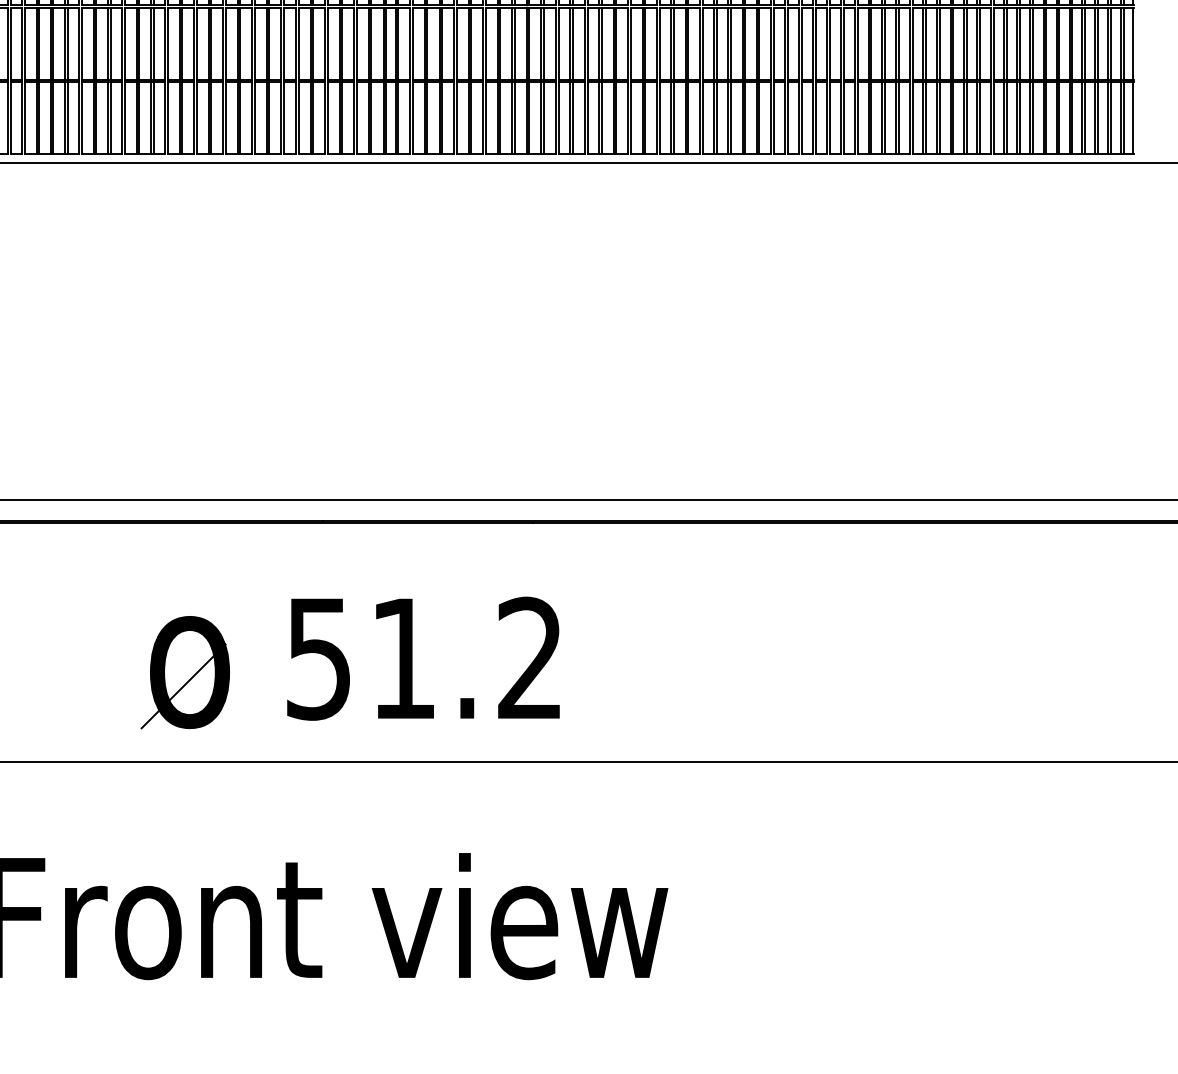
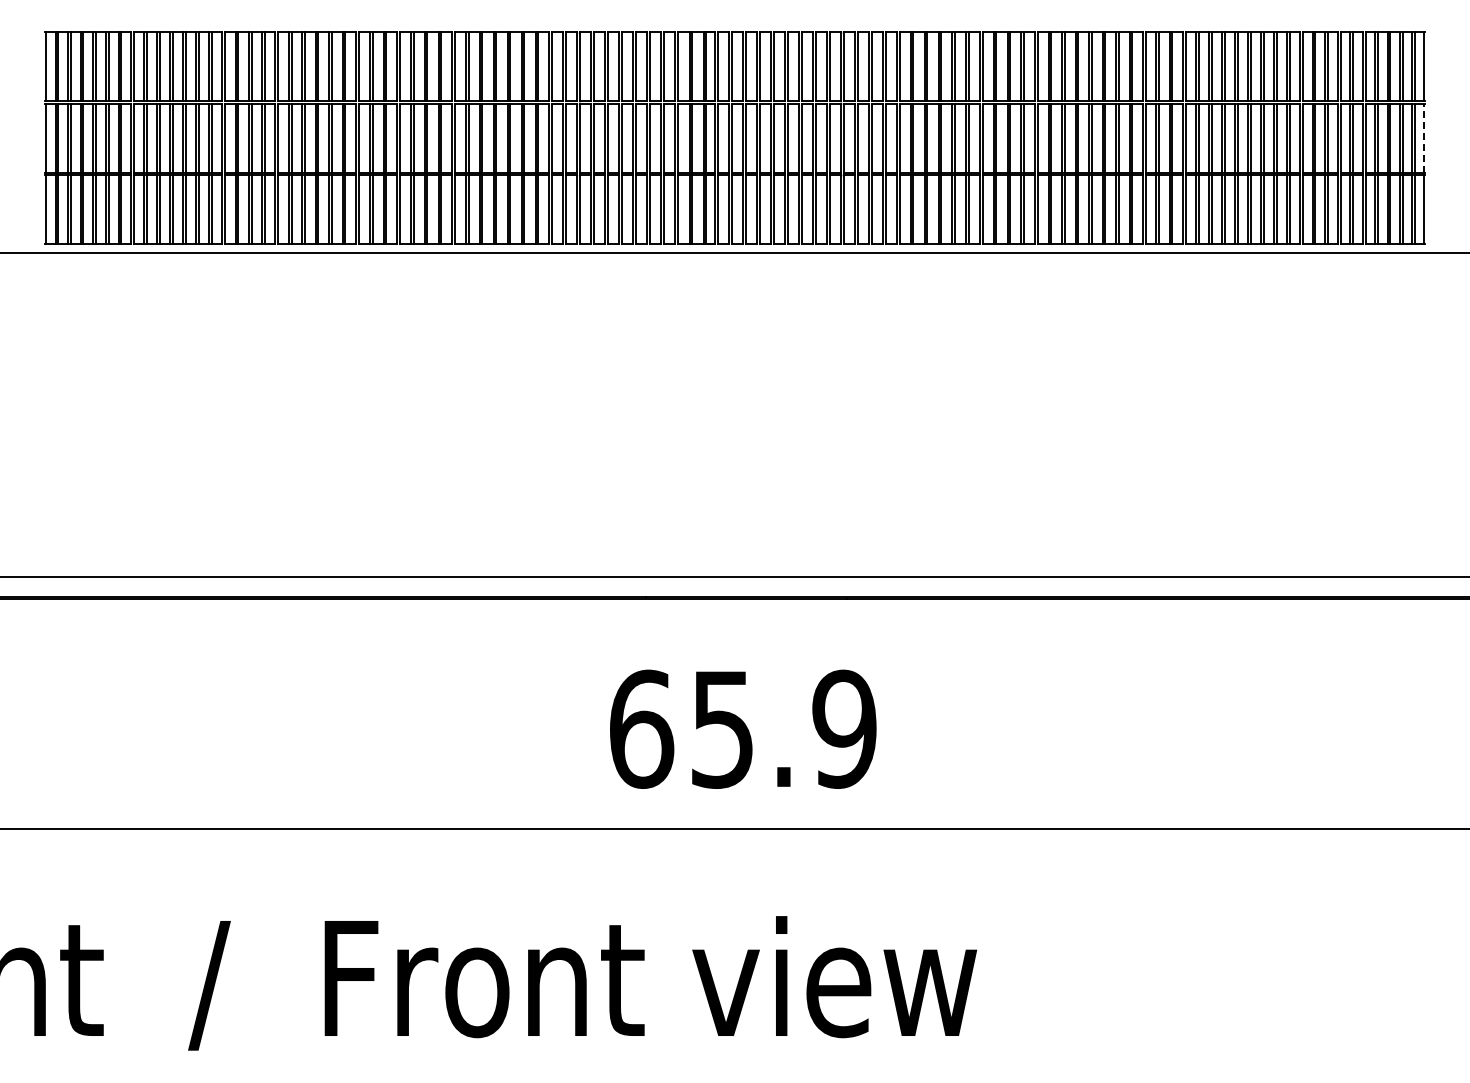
line: (1133, 43) -> (1424, 138), solid -> dashed
text: (425, 657) -> (743, 728), 51.2 -> 65.9
part: (184, 672) -> (512, 742), removed

